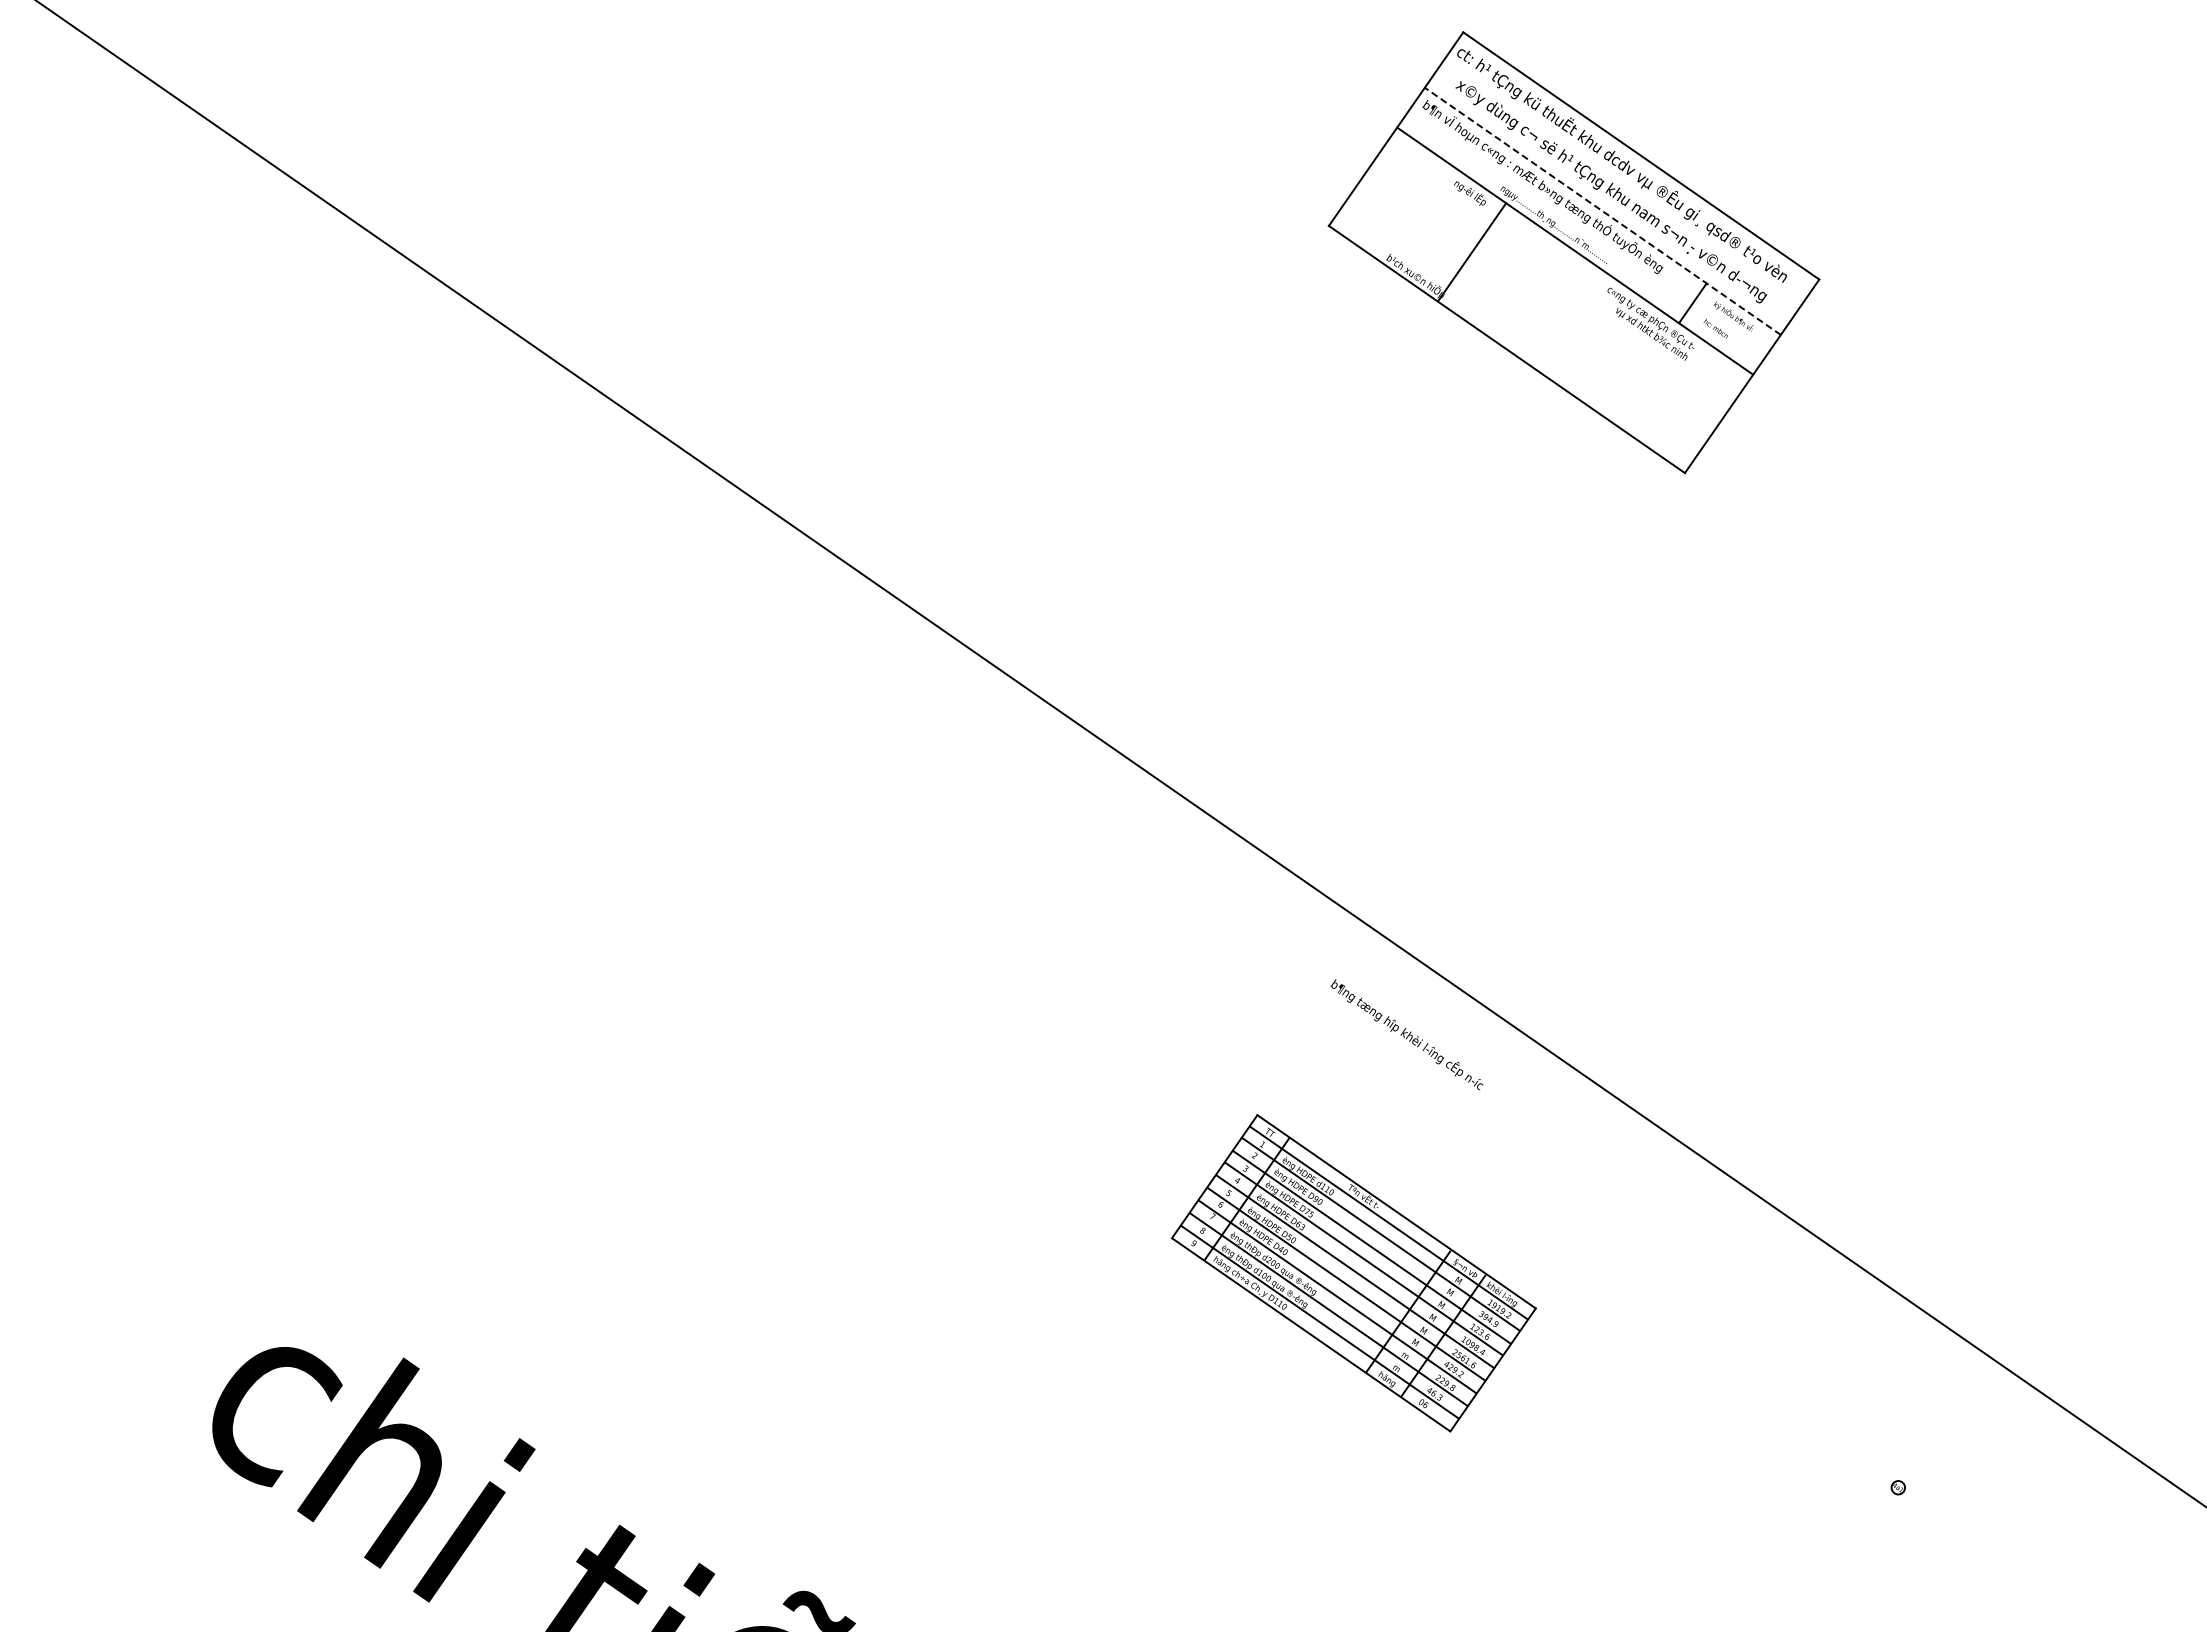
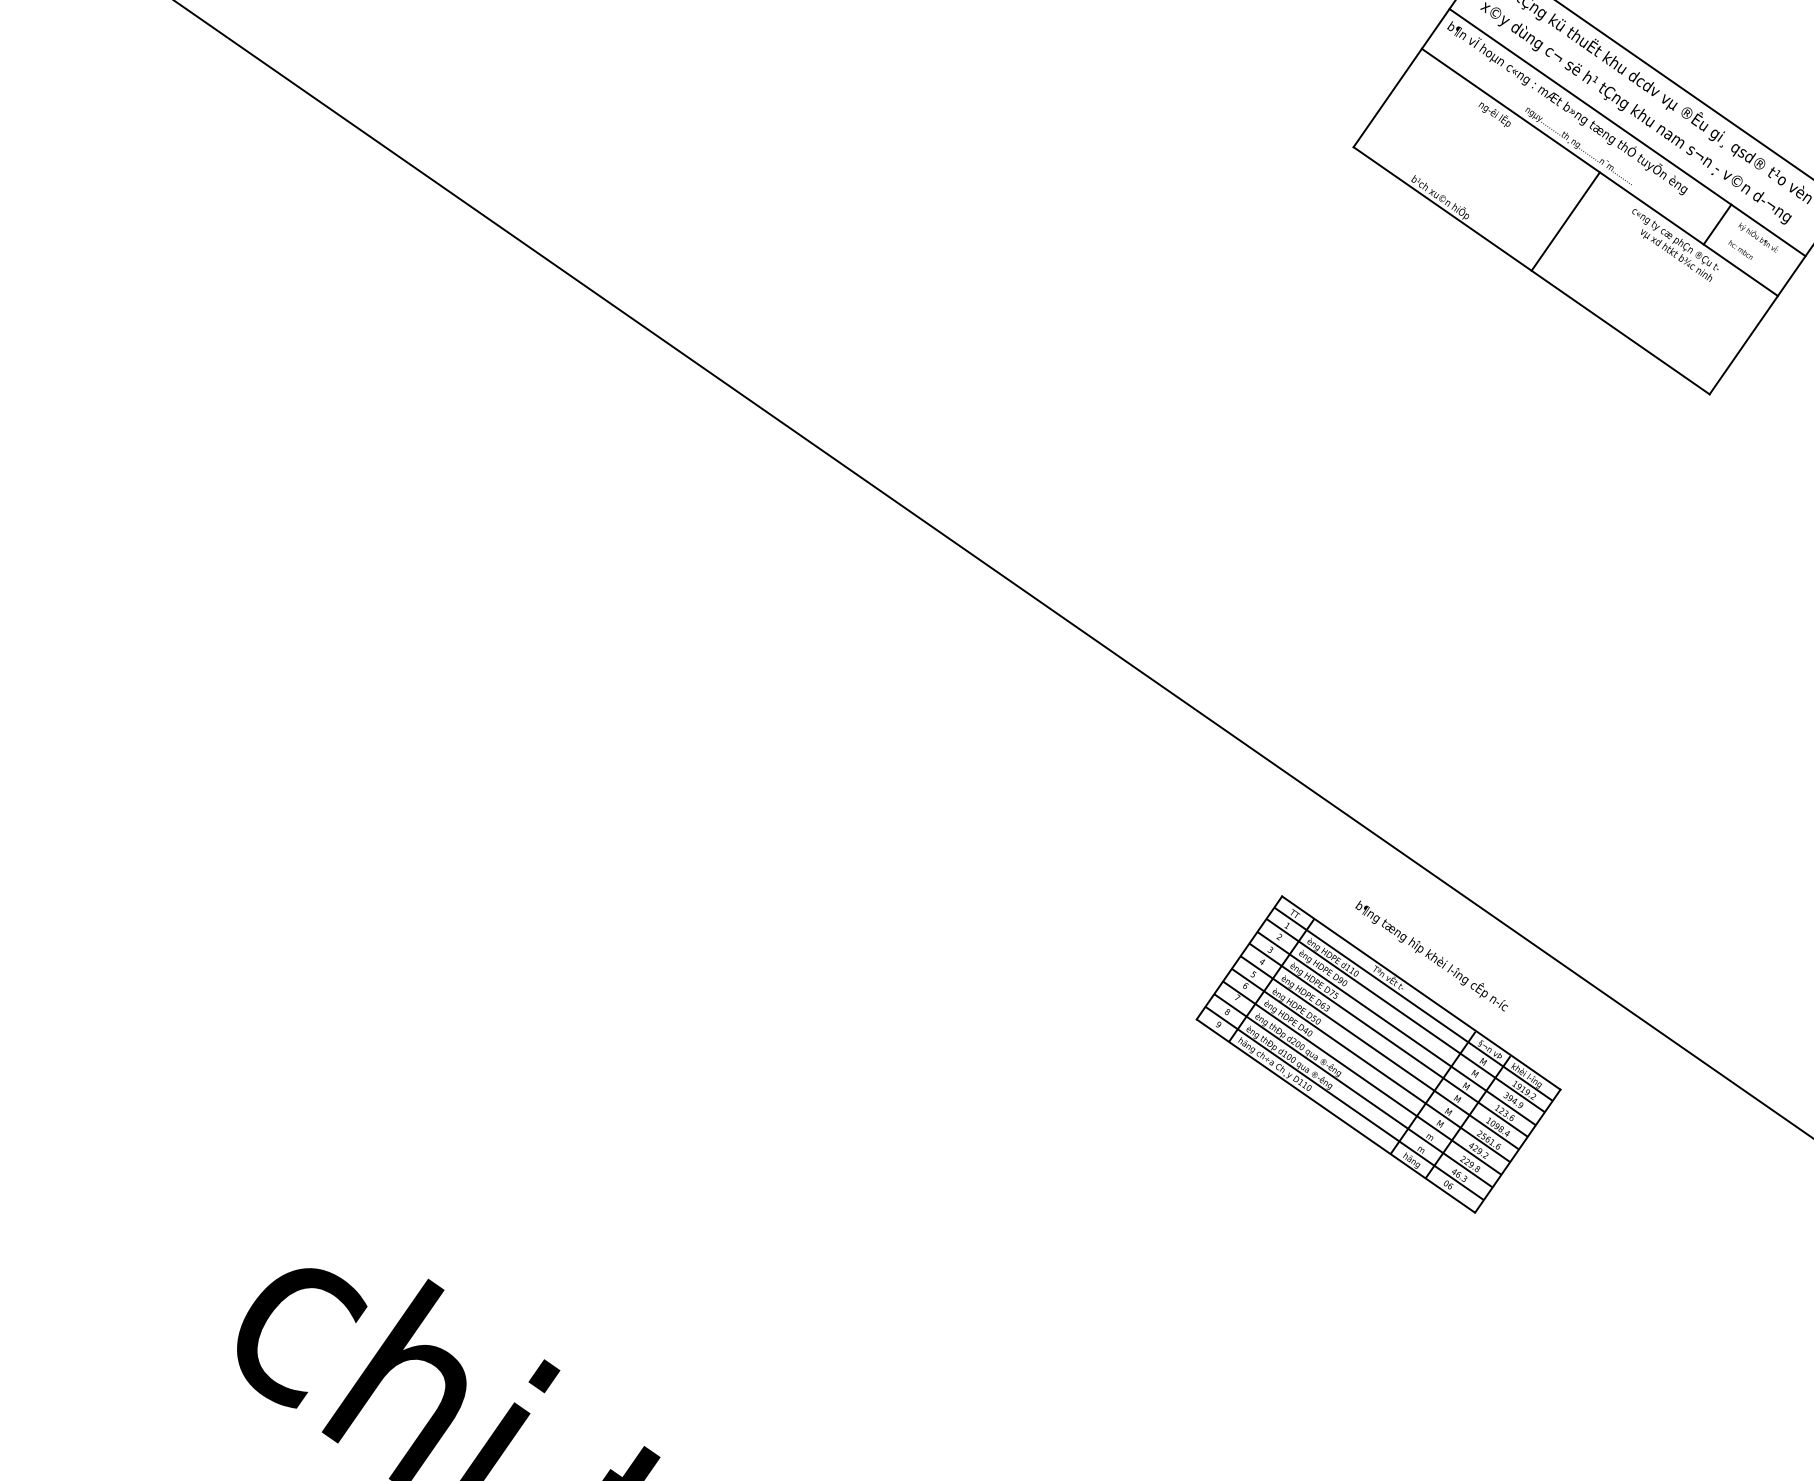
line: (1602, 211) -> (1627, 132), dashed -> solid
line: (1471, 252) -> (1565, 221), moved
part: (1353, 1273) -> (1378, 1054), moved

